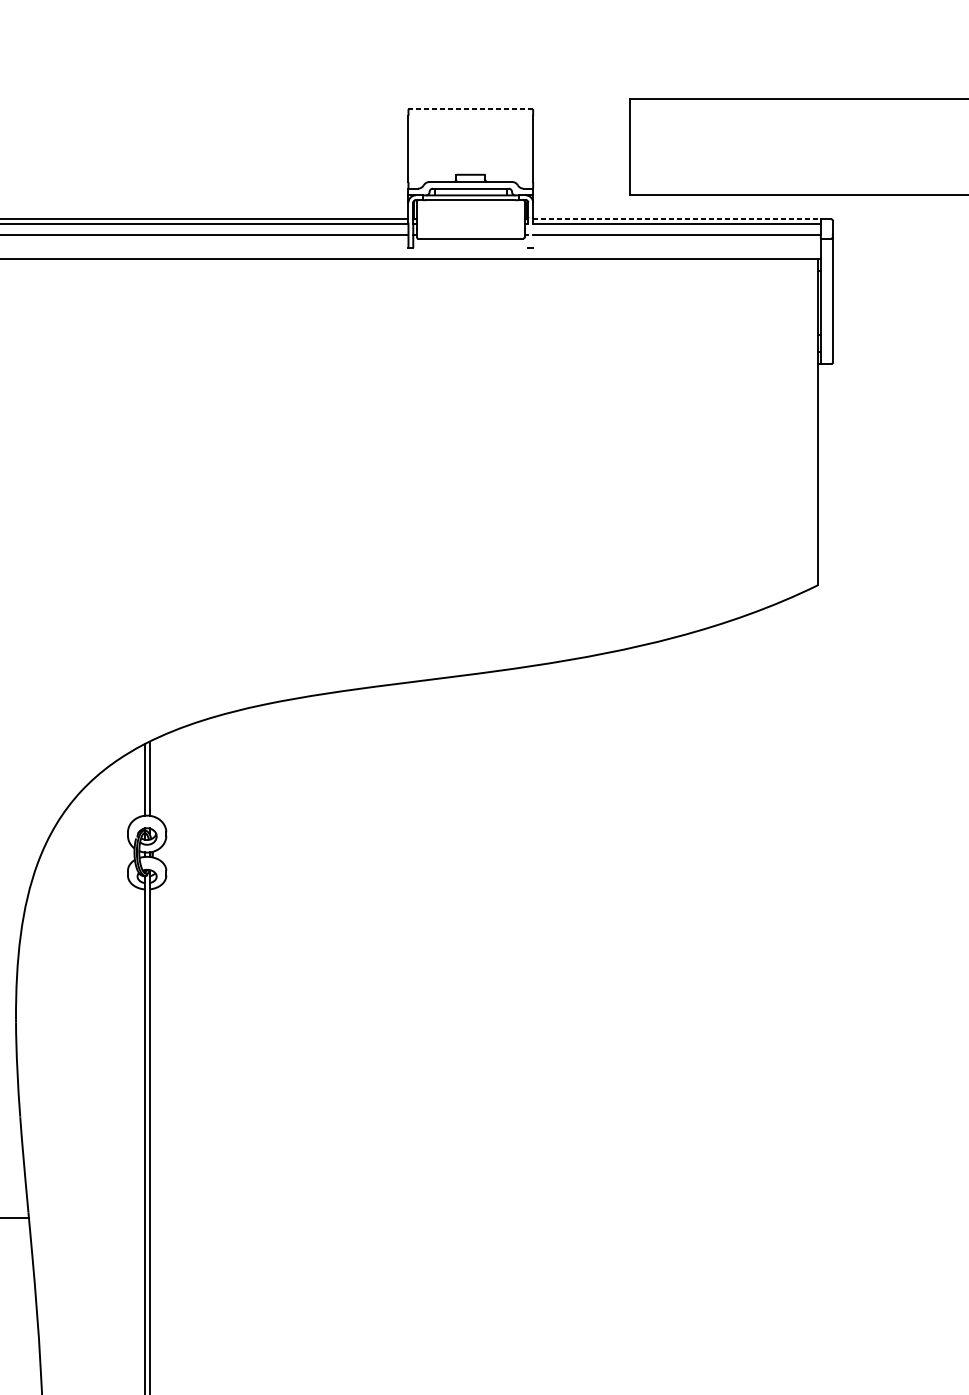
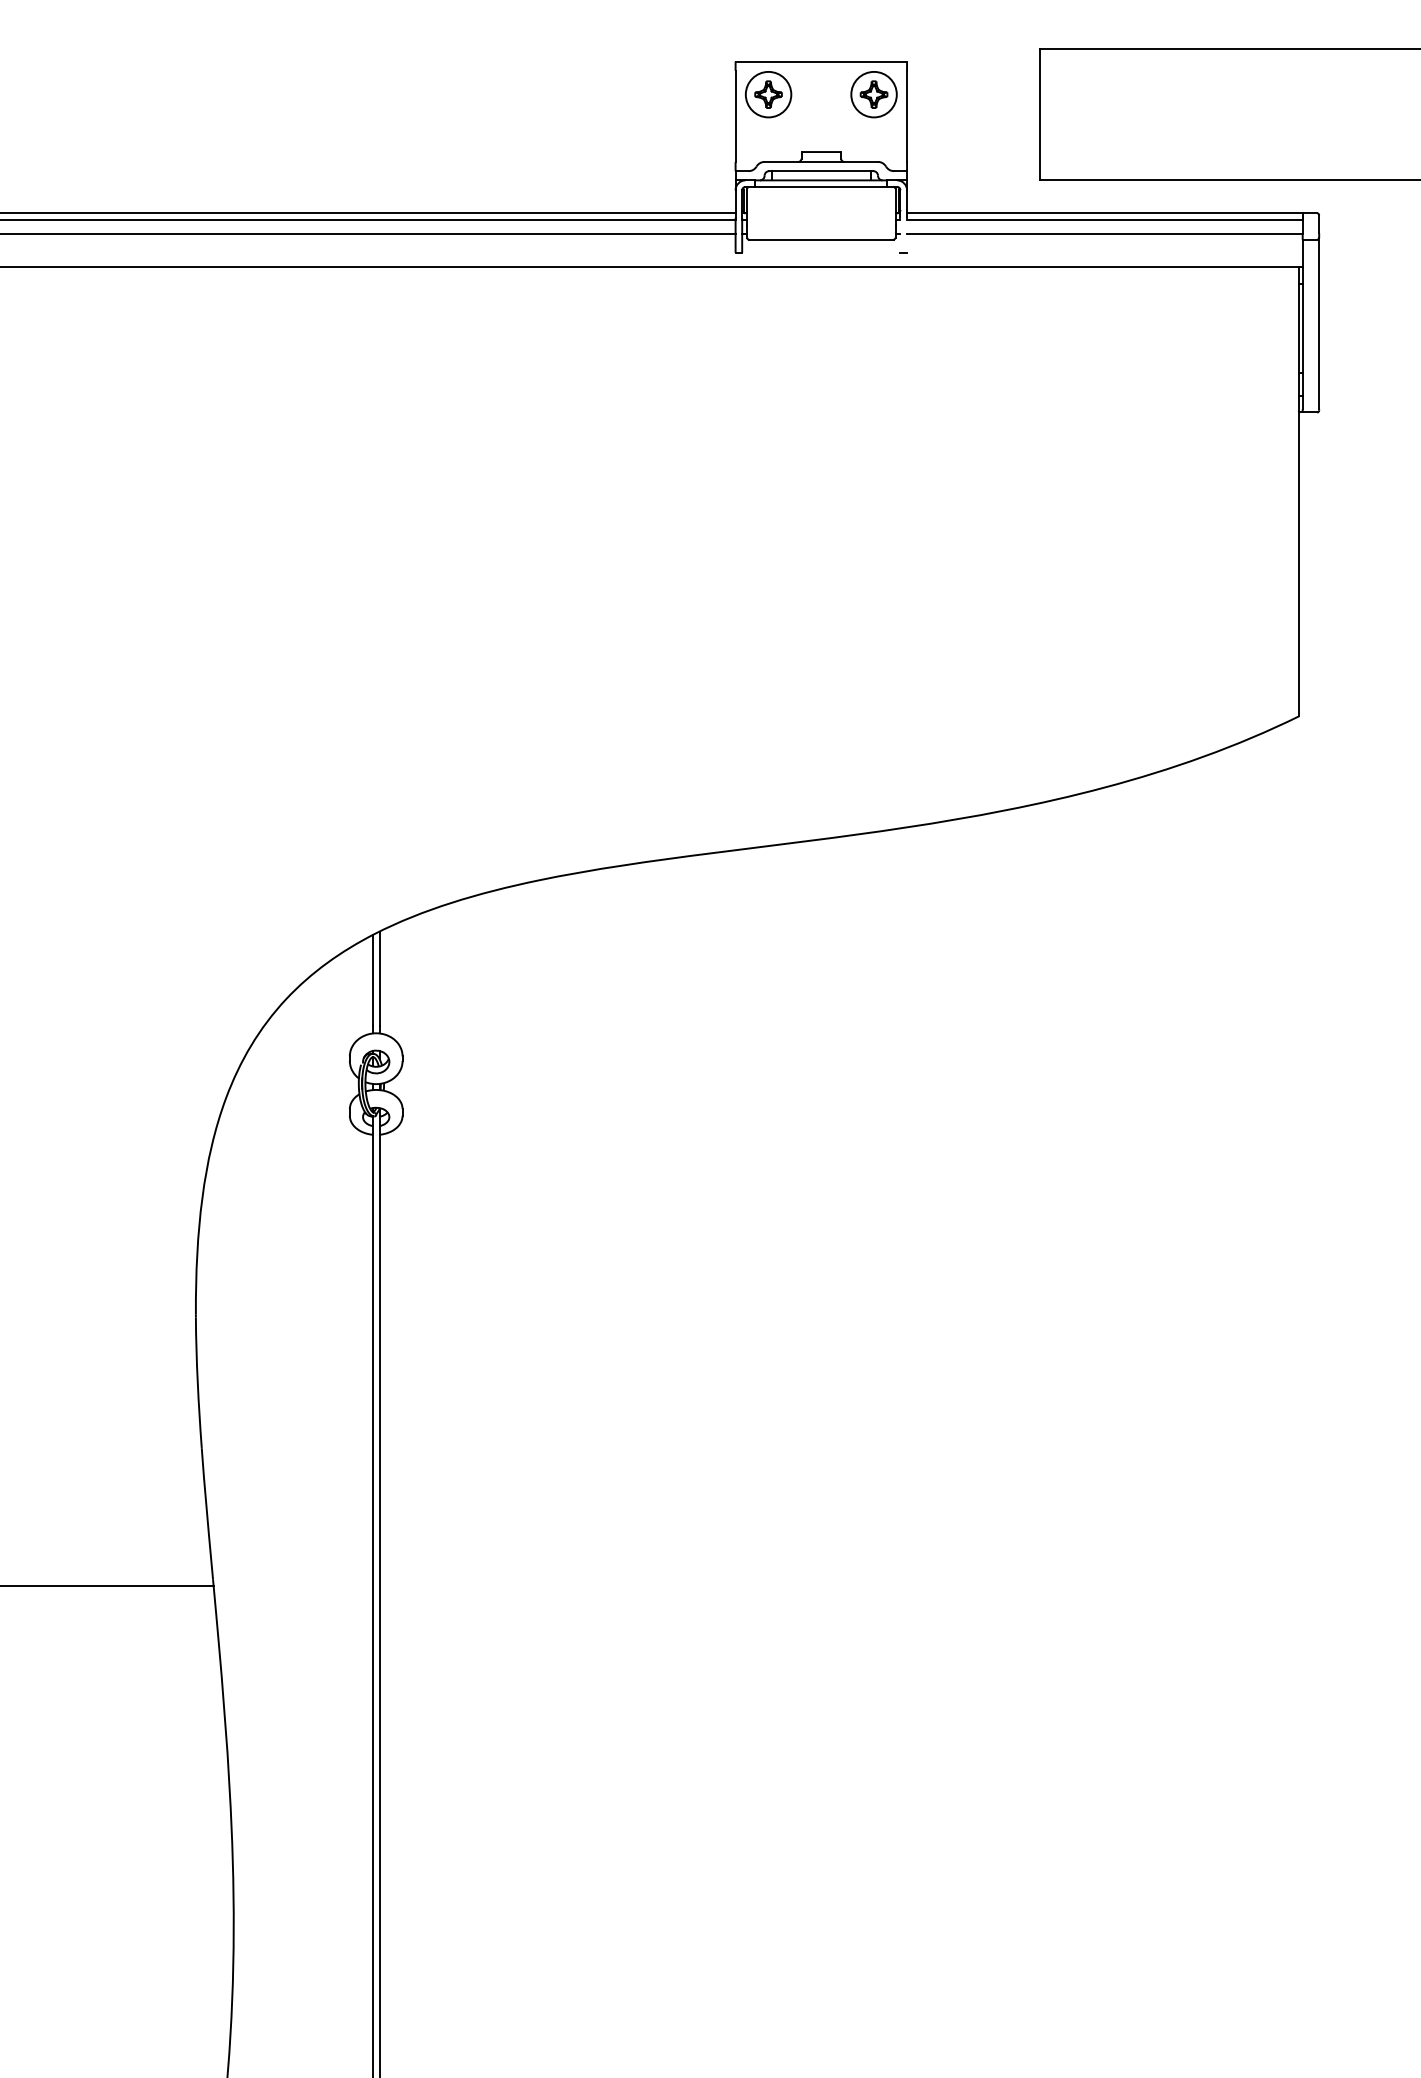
line: (470, 108) -> (821, 61), dashed -> solid
part: (432, 132) -> (768, 94), added
part: (508, 132) -> (873, 94), added
line: (676, 219) -> (1104, 213), dashed -> solid

